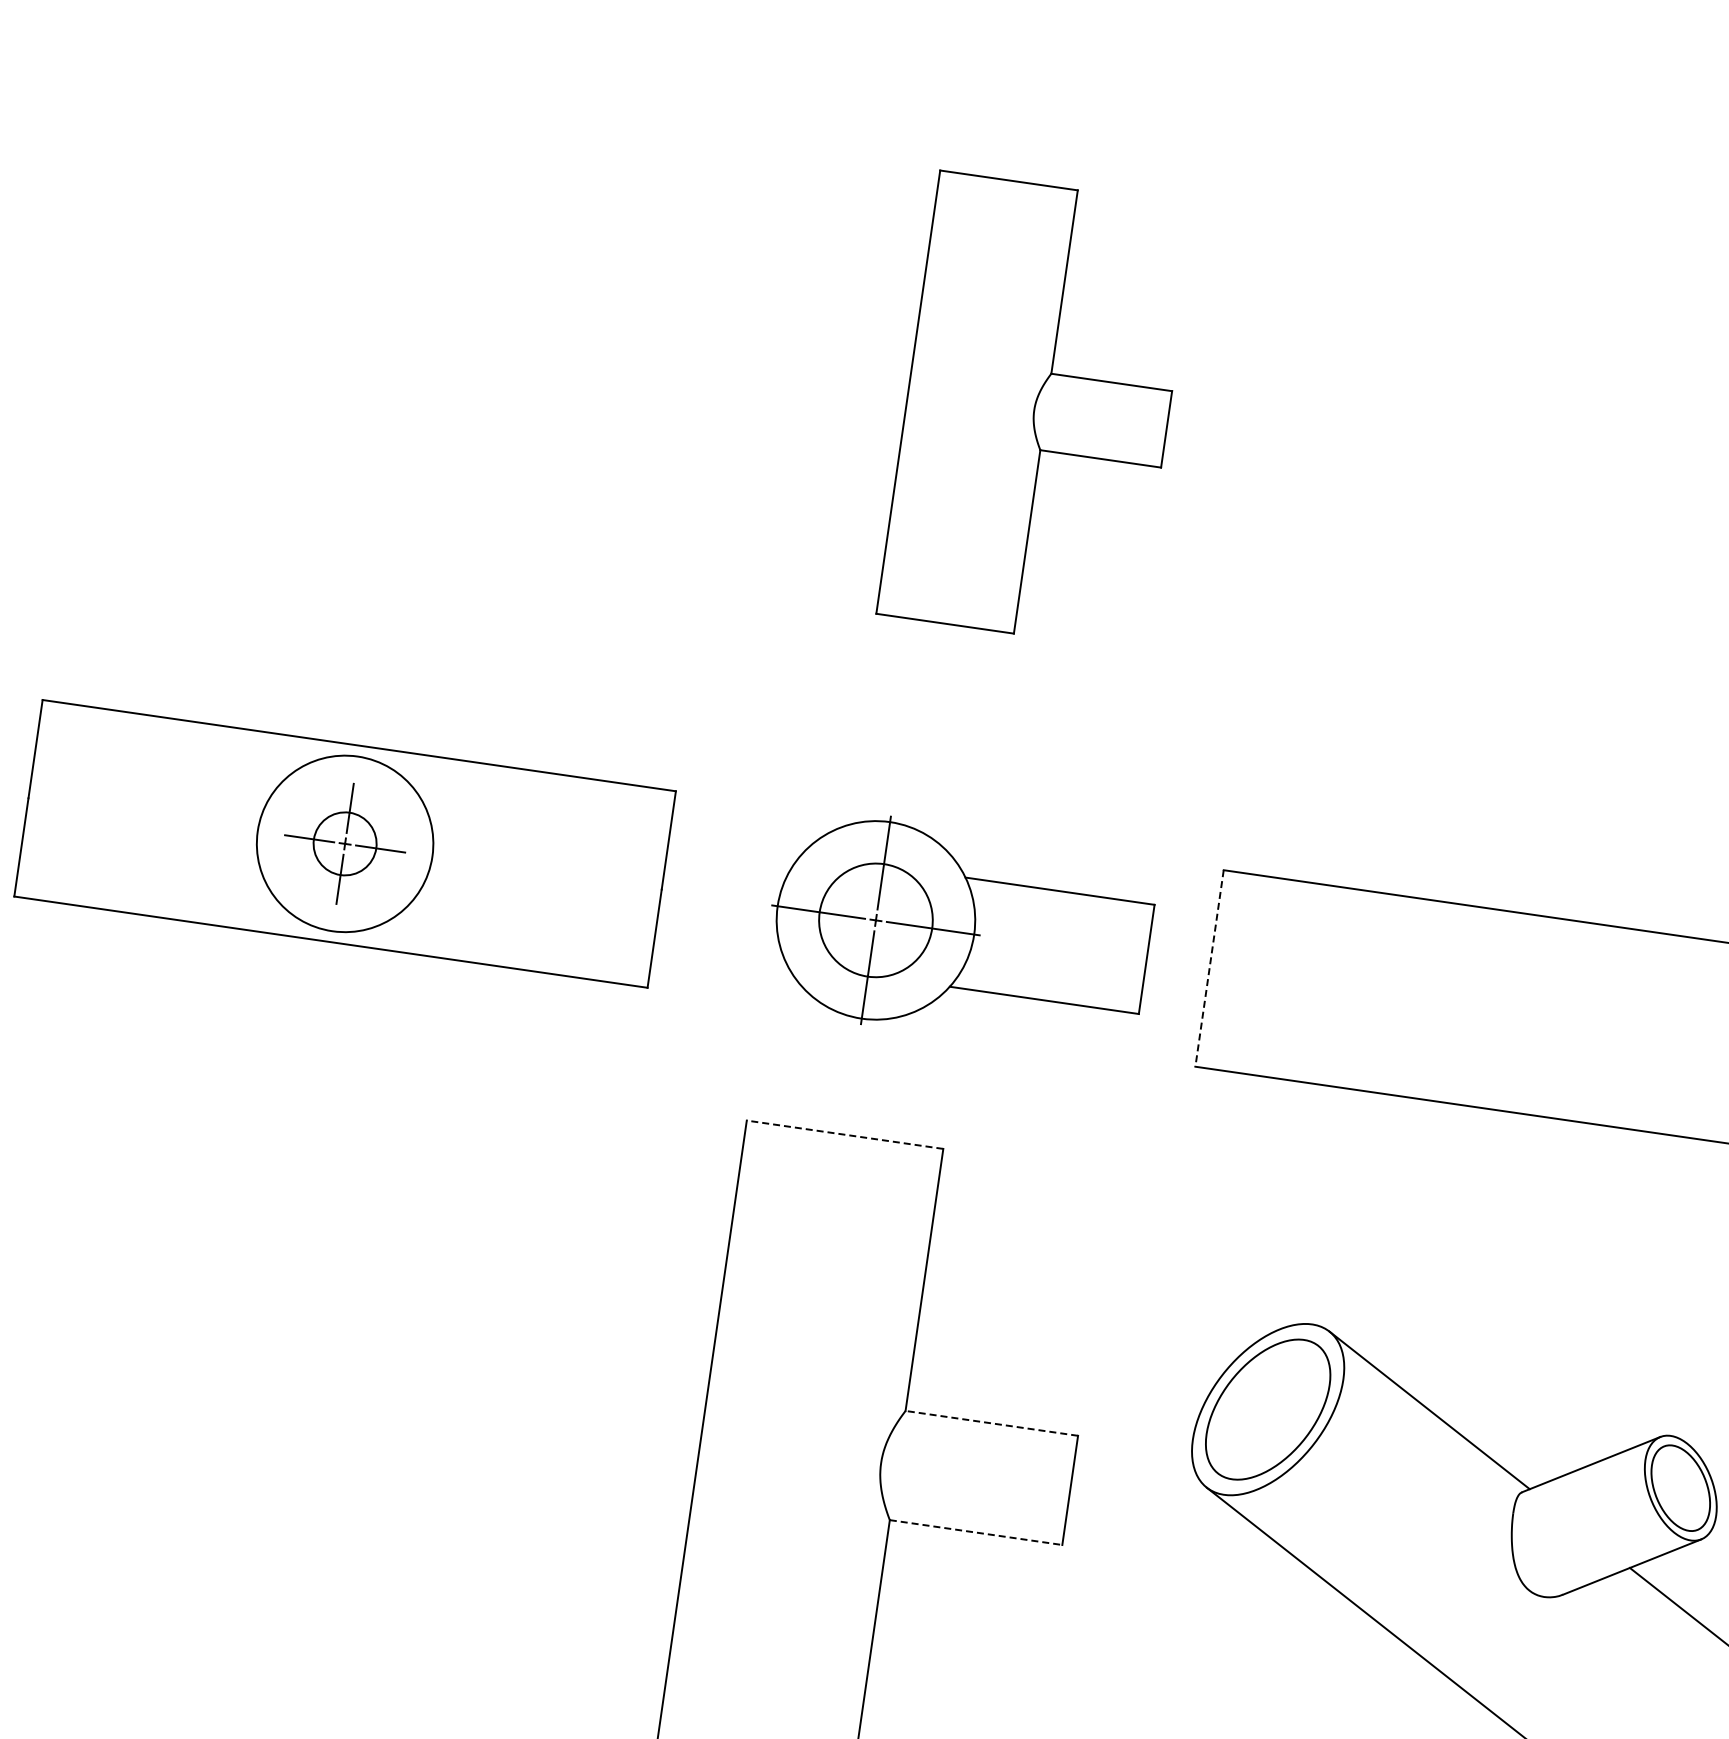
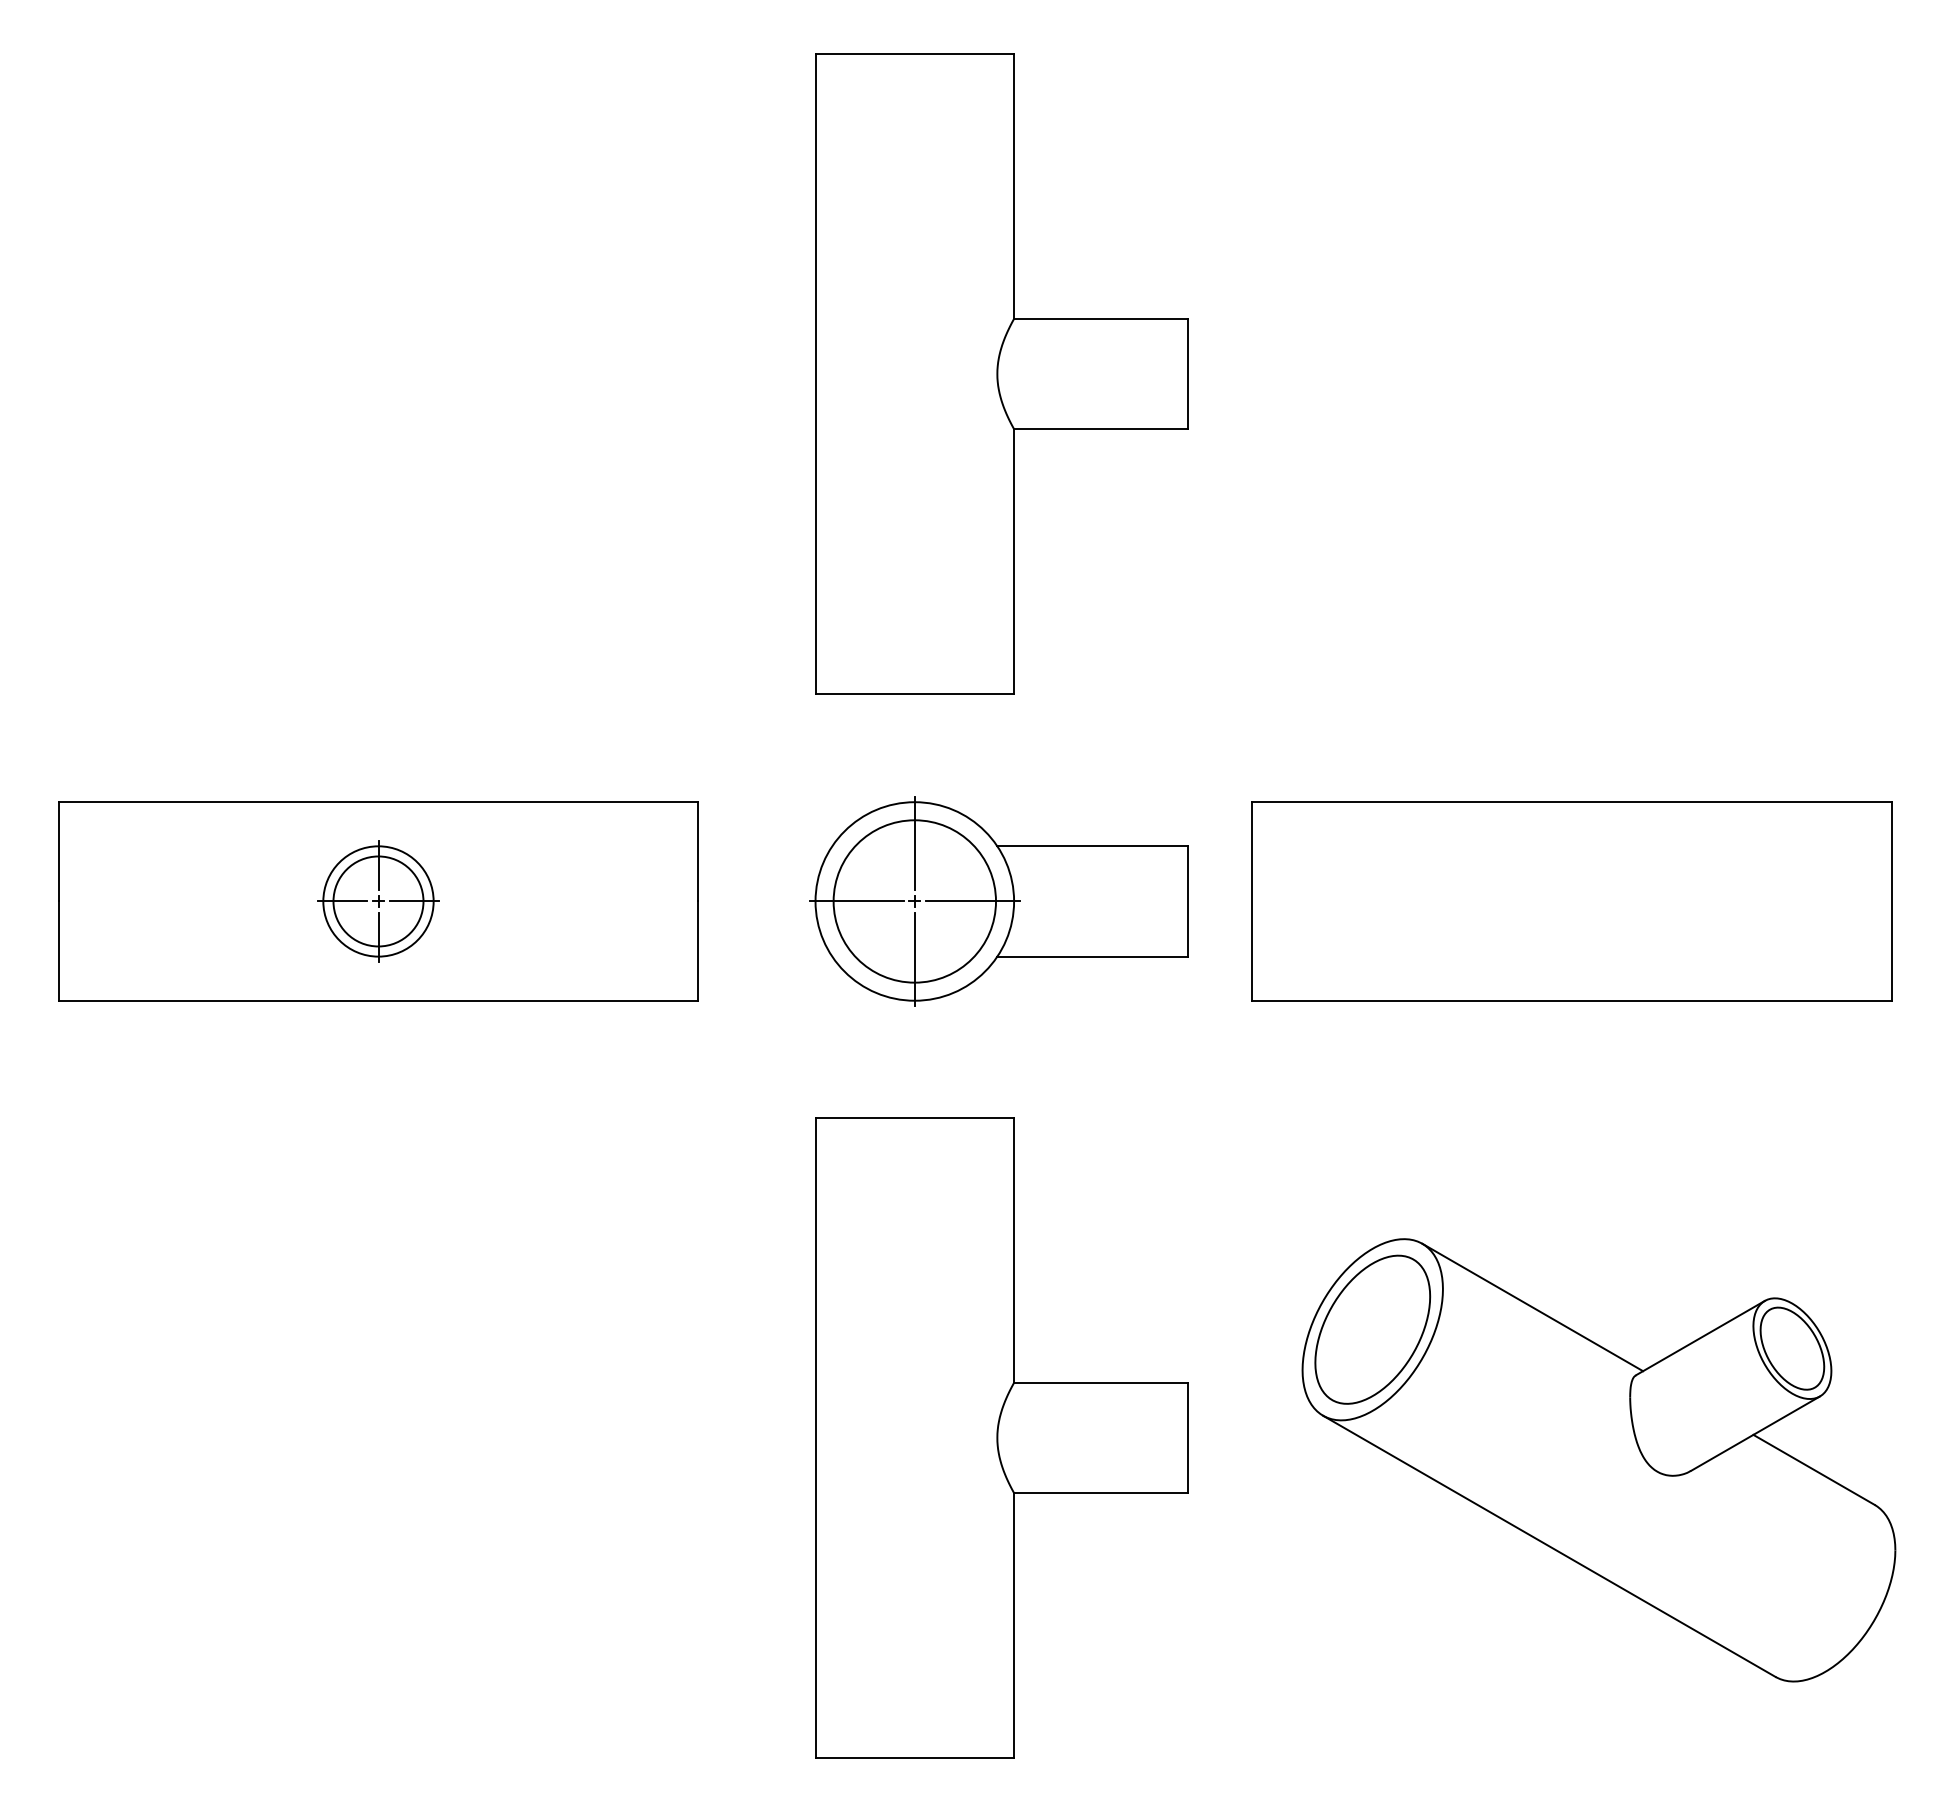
part: (1037, 410) -> (1001, 373), size x1.43
circle: (345, 843) -> (378, 901), size x0.62
circle: (345, 843) -> (378, 901), size x1.43
circle: (875, 920) -> (914, 901), size x1.43
line: (1209, 968) -> (1251, 901), dashed -> solid
line: (844, 1135) -> (914, 1118), dashed -> solid
line: (991, 1422) -> (1100, 1382), dashed -> solid
line: (976, 1532) -> (1101, 1493), dashed -> solid

